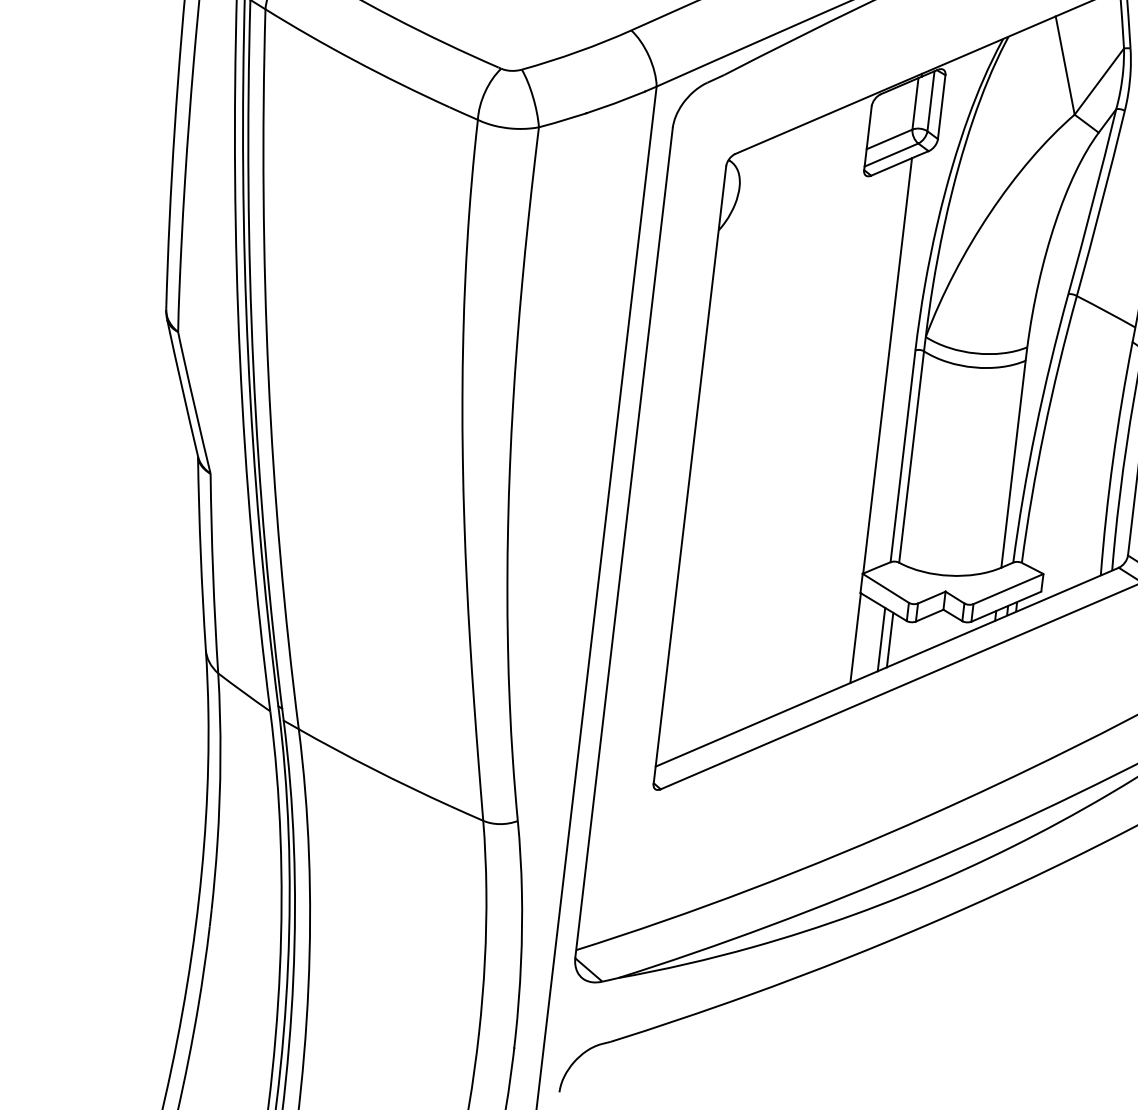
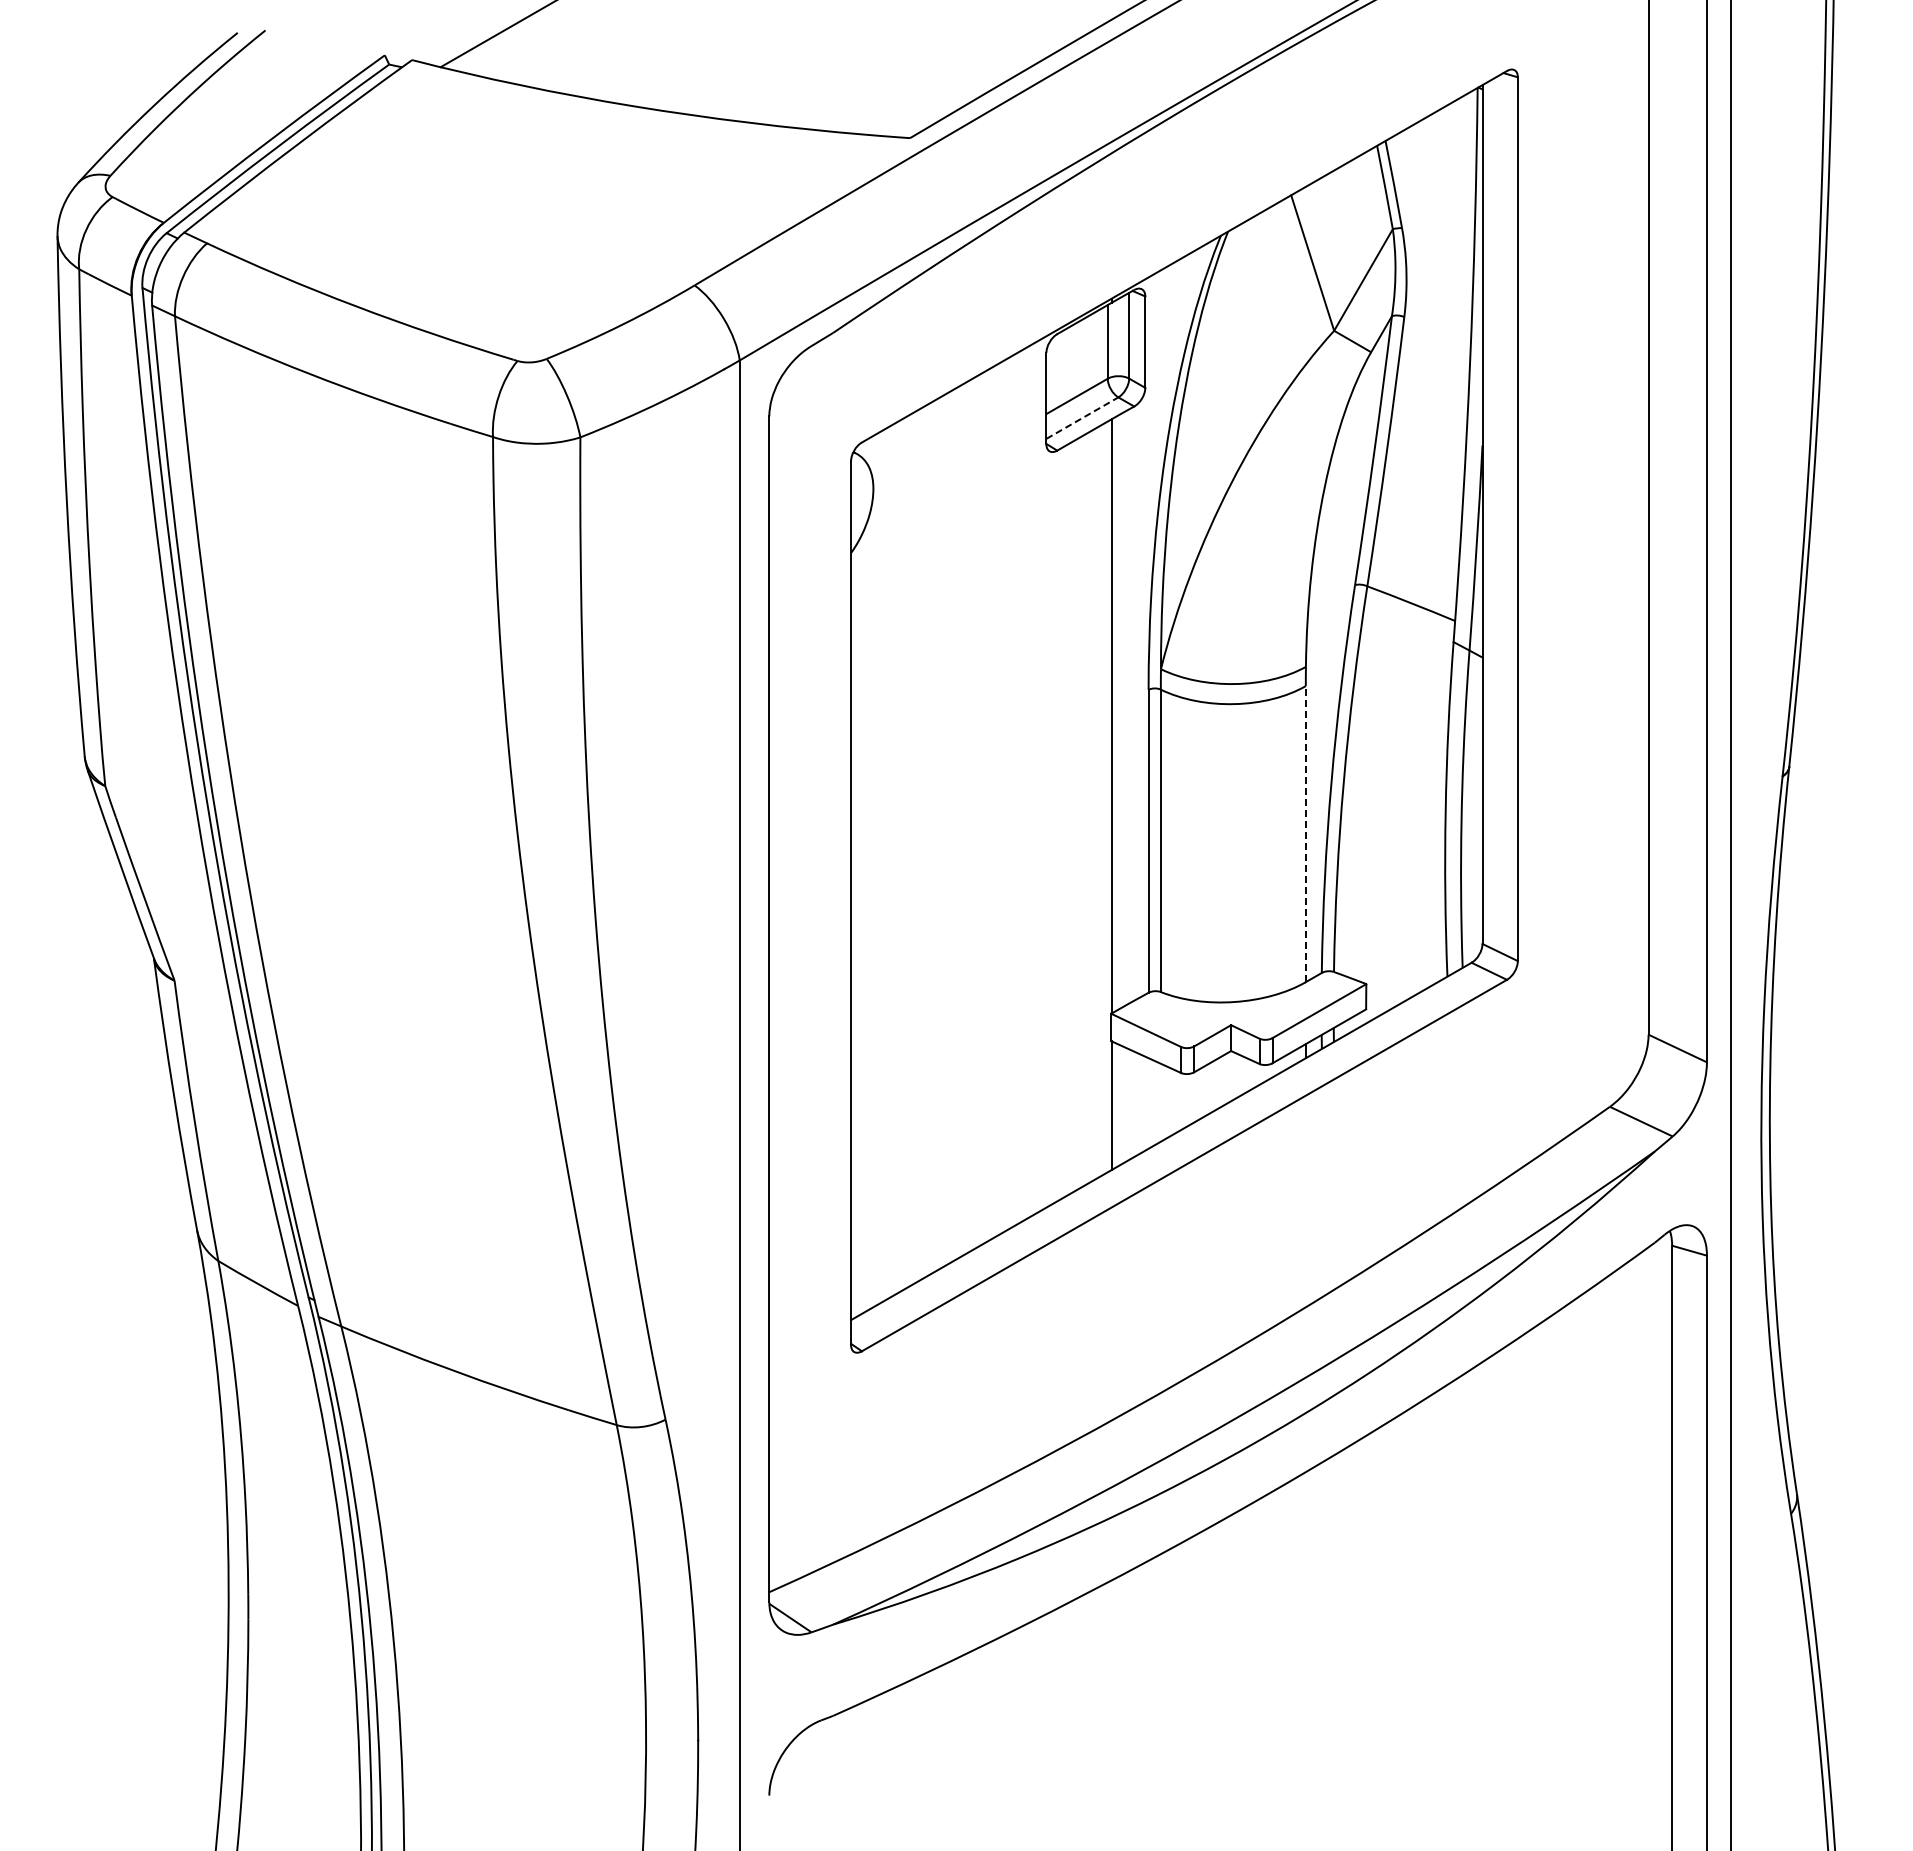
line: (891, 155) -> (1082, 418), solid -> dashed
line: (1013, 463) -> (1305, 833), solid -> dashed
line: (881, 639) -> (1148, 1103), removed
line: (889, 639) -> (1160, 1102), removed

